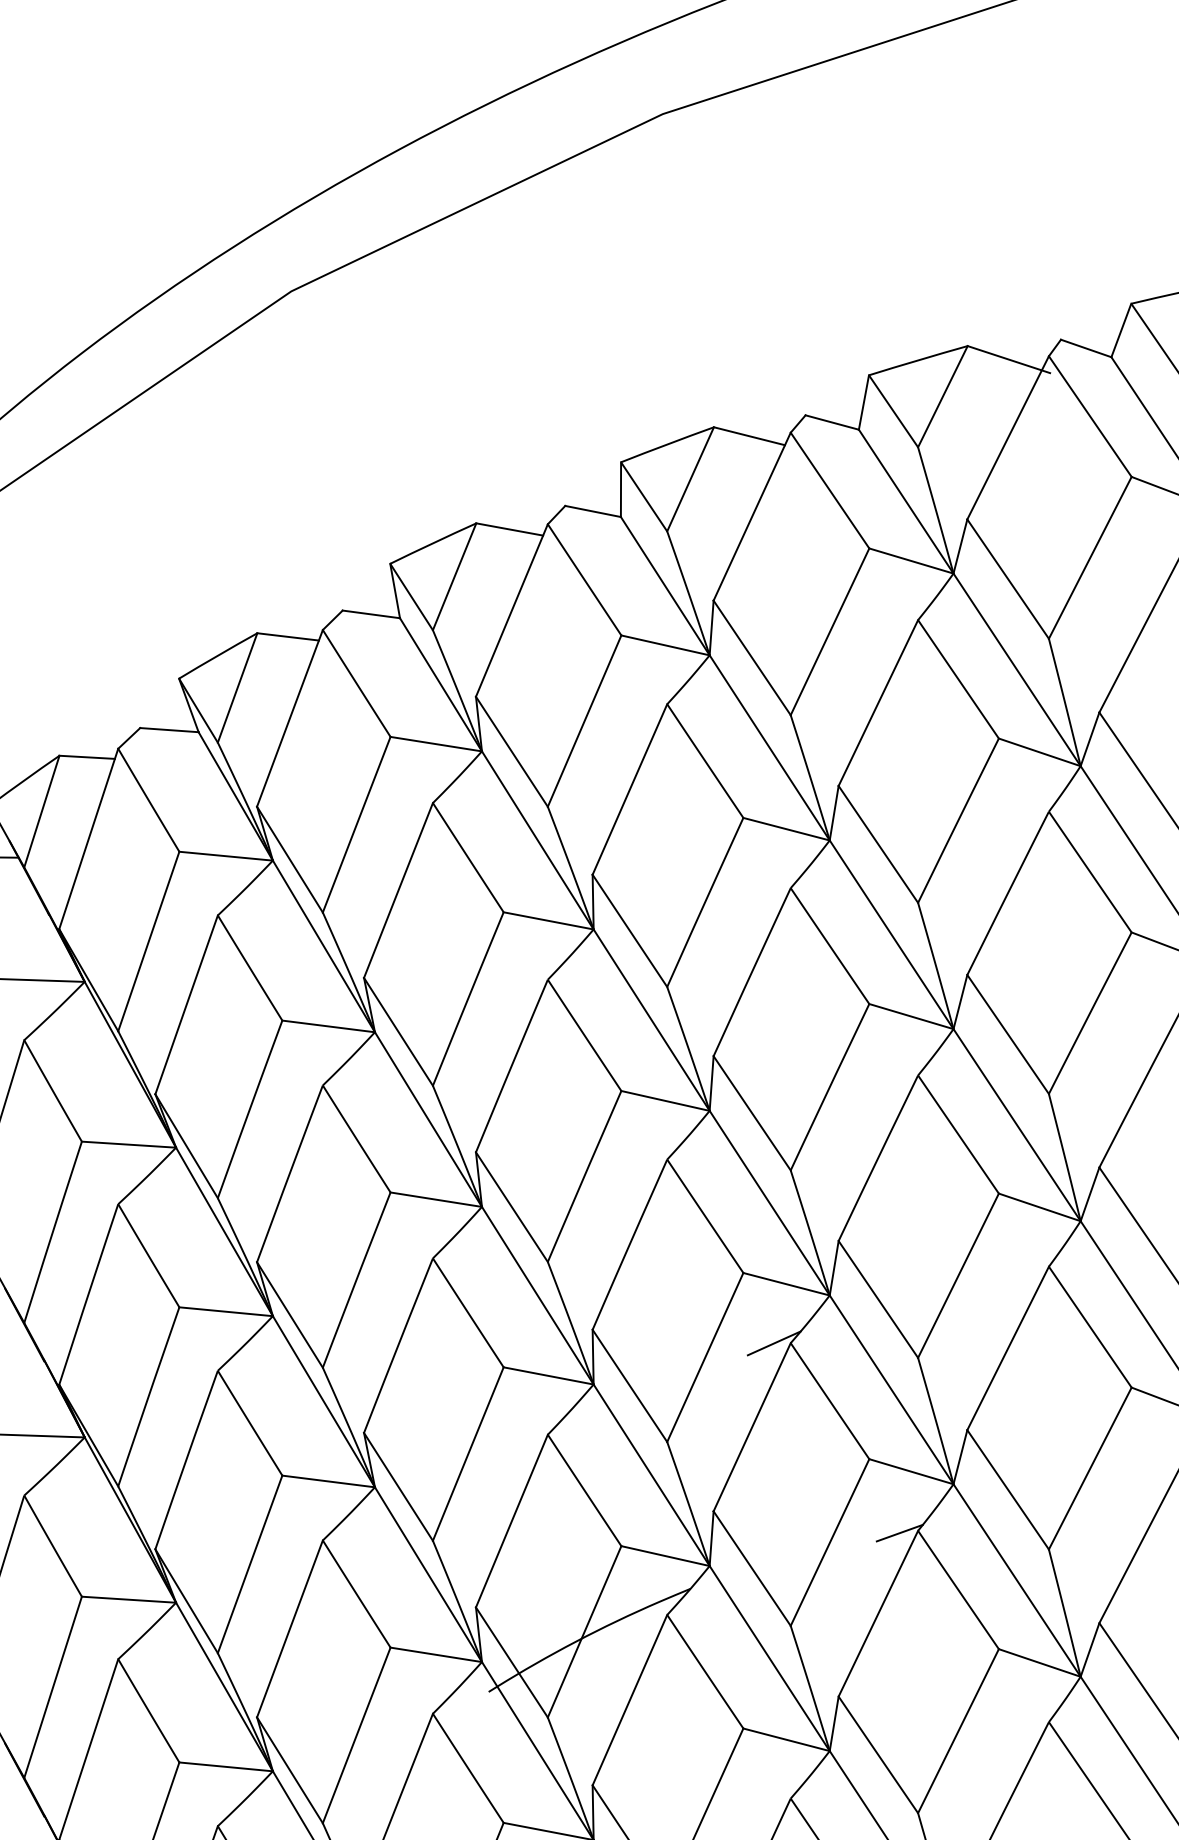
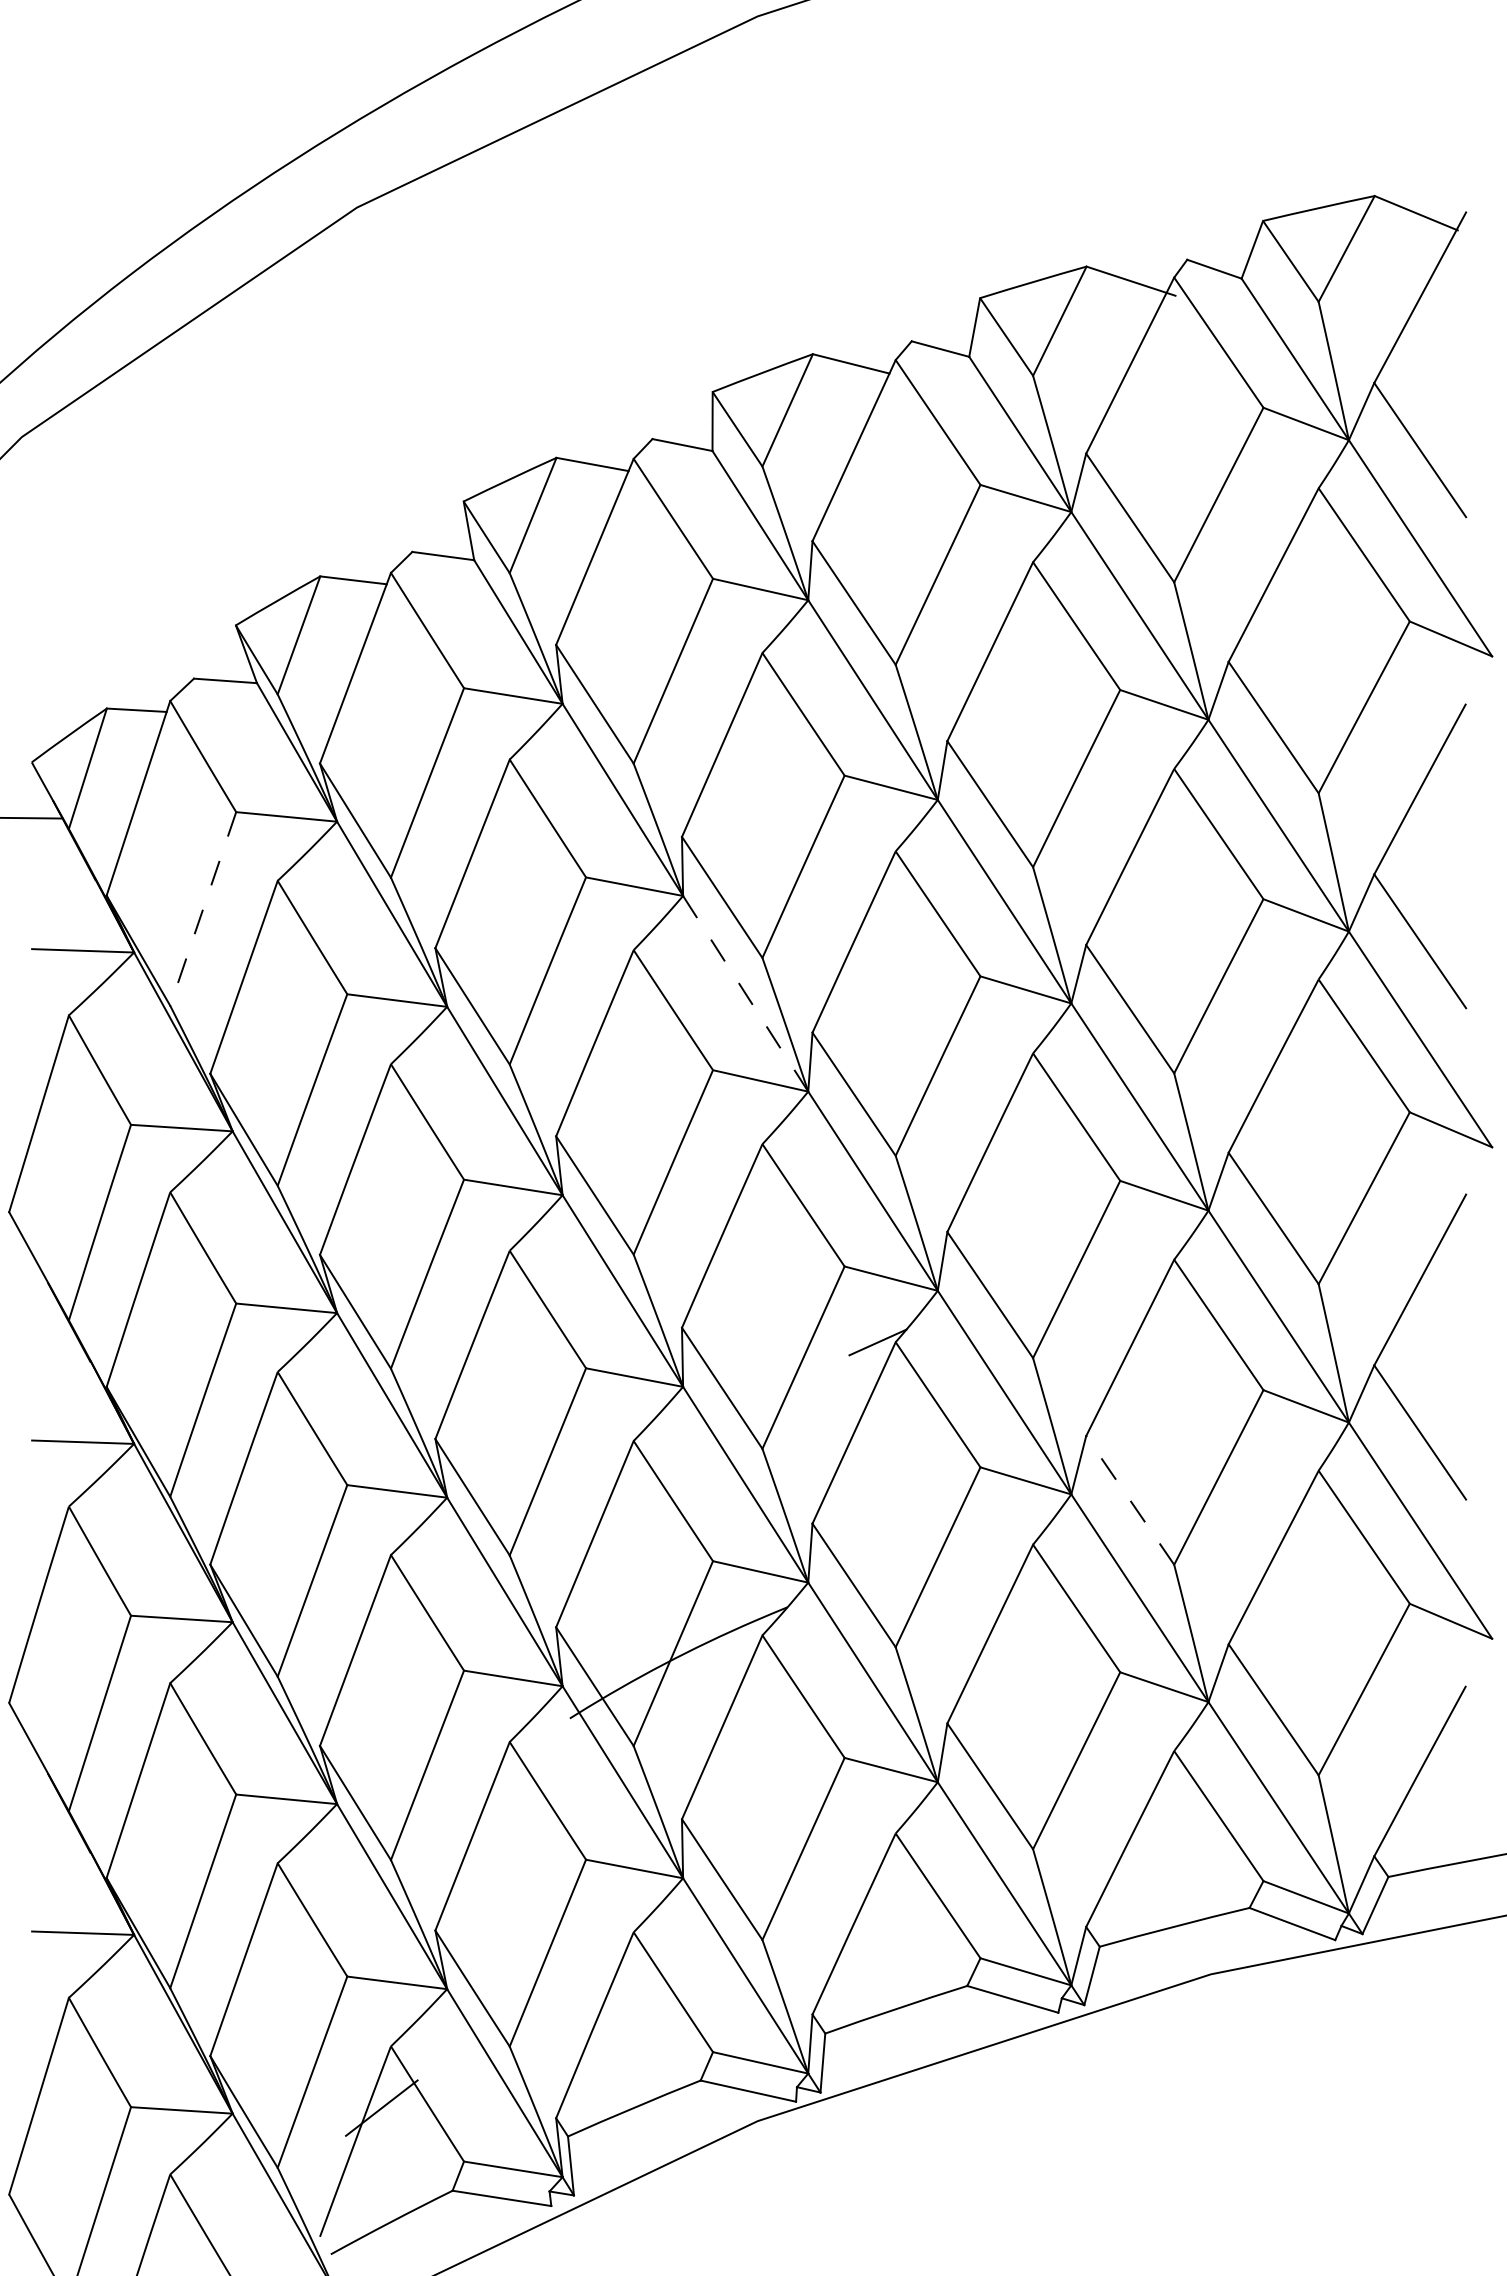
line: (149, 942) -> (203, 909), solid -> dashed
line: (651, 1019) -> (745, 993), solid -> dashed
line: (1008, 1489) -> (1130, 1500), solid -> dashed
line: (899, 1533) -> (1013, 1547), removed

